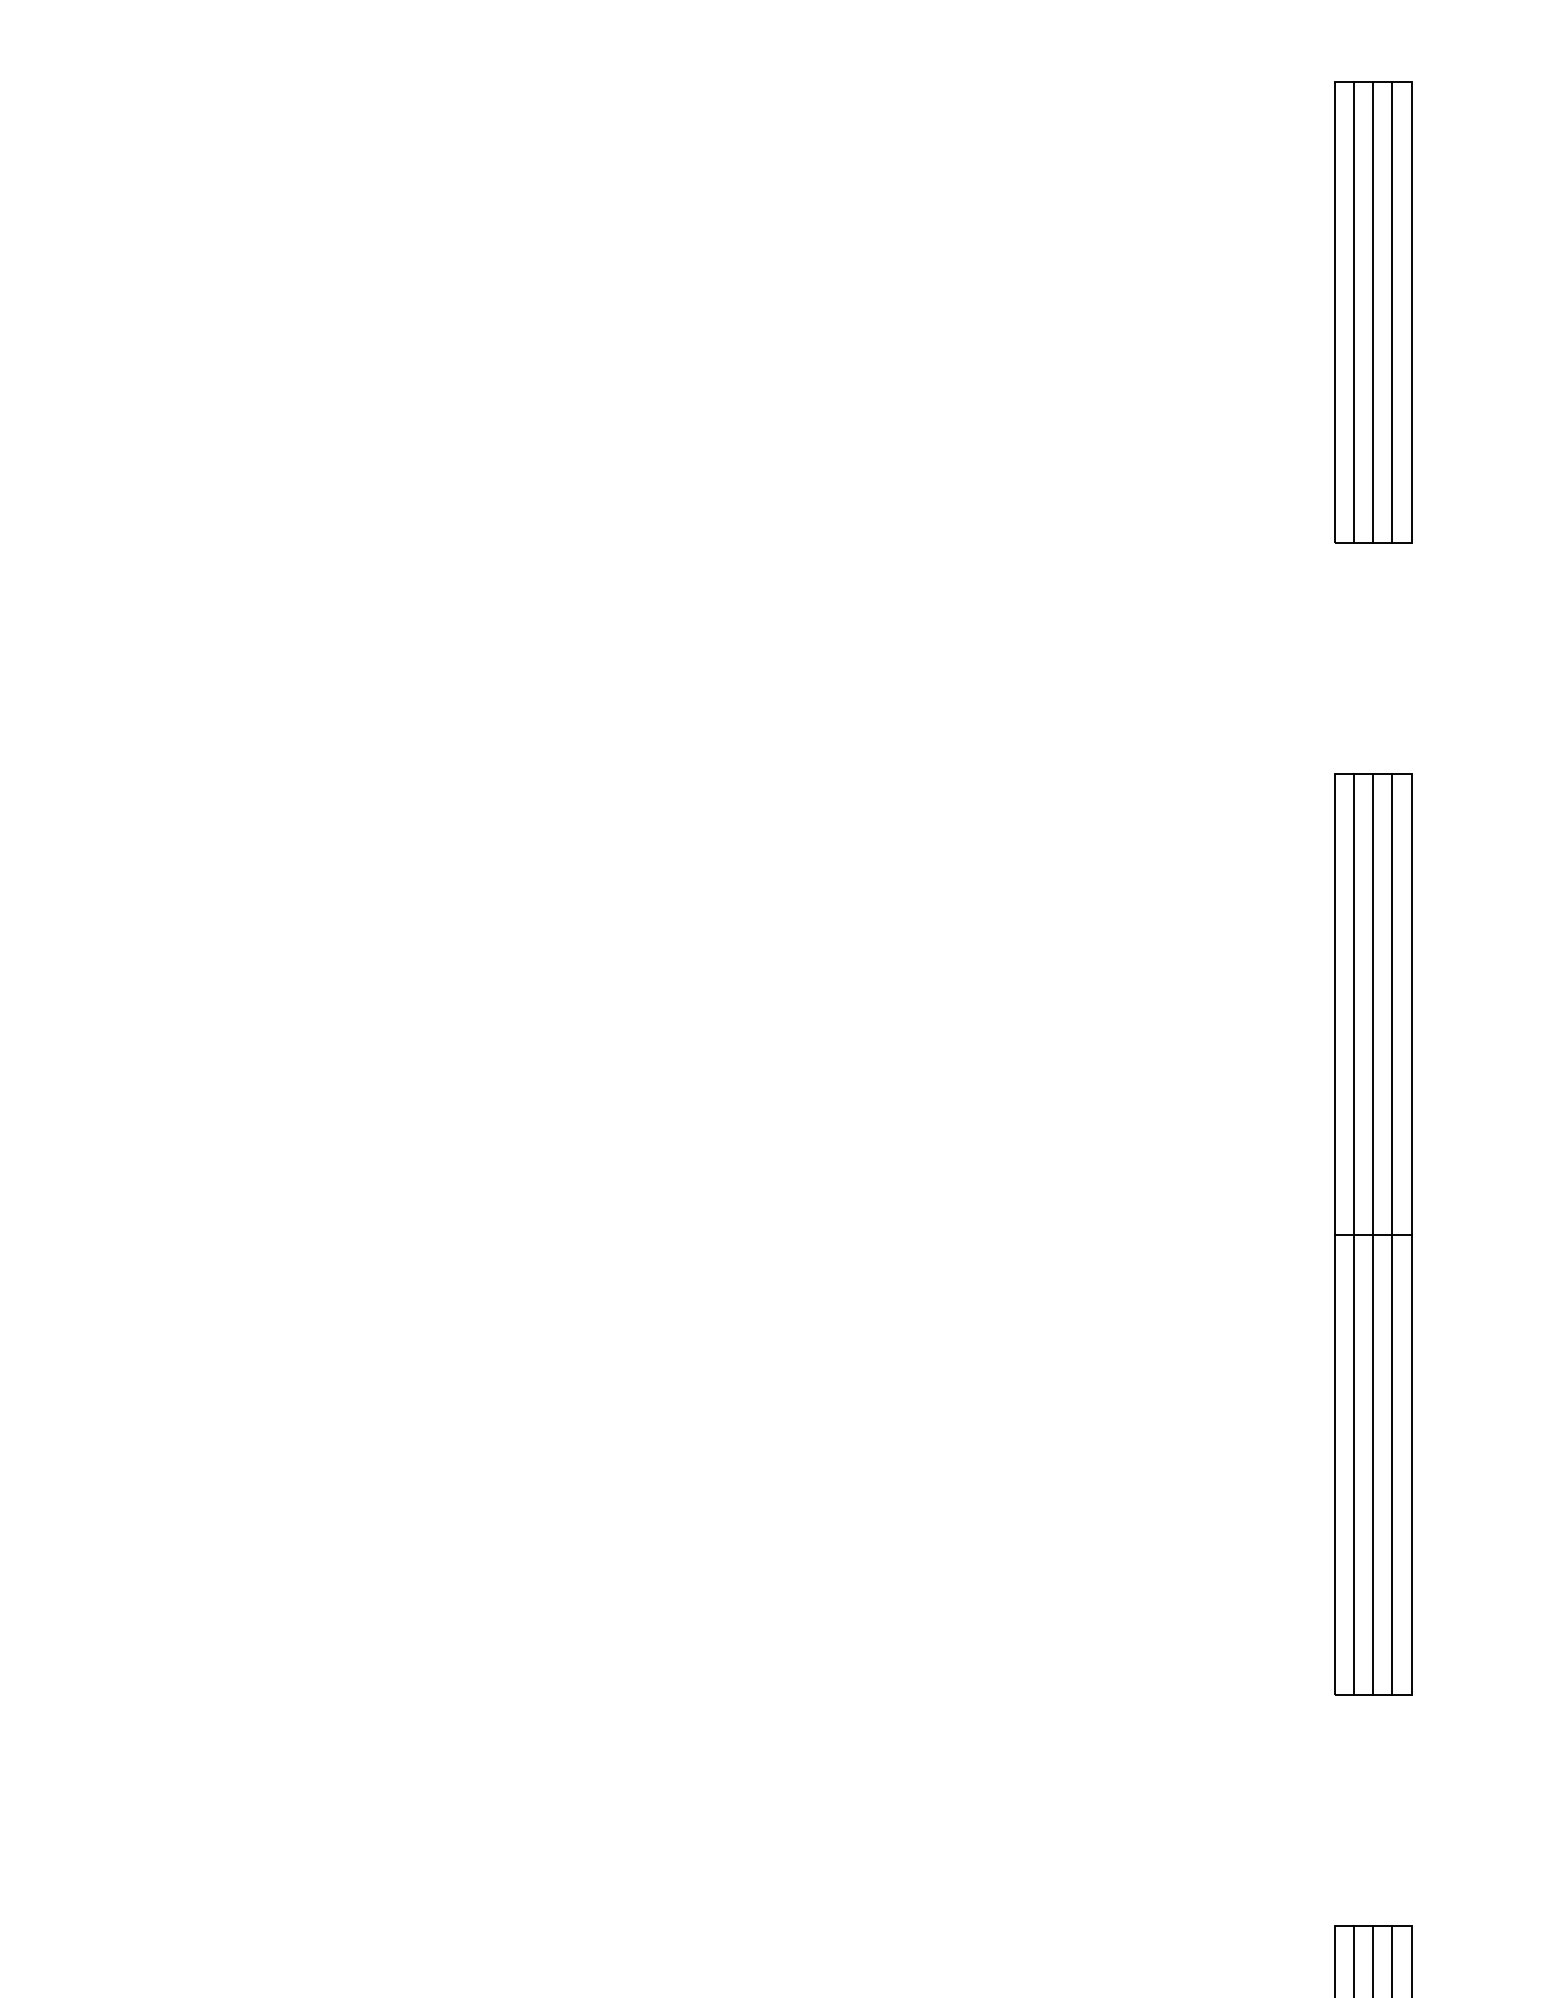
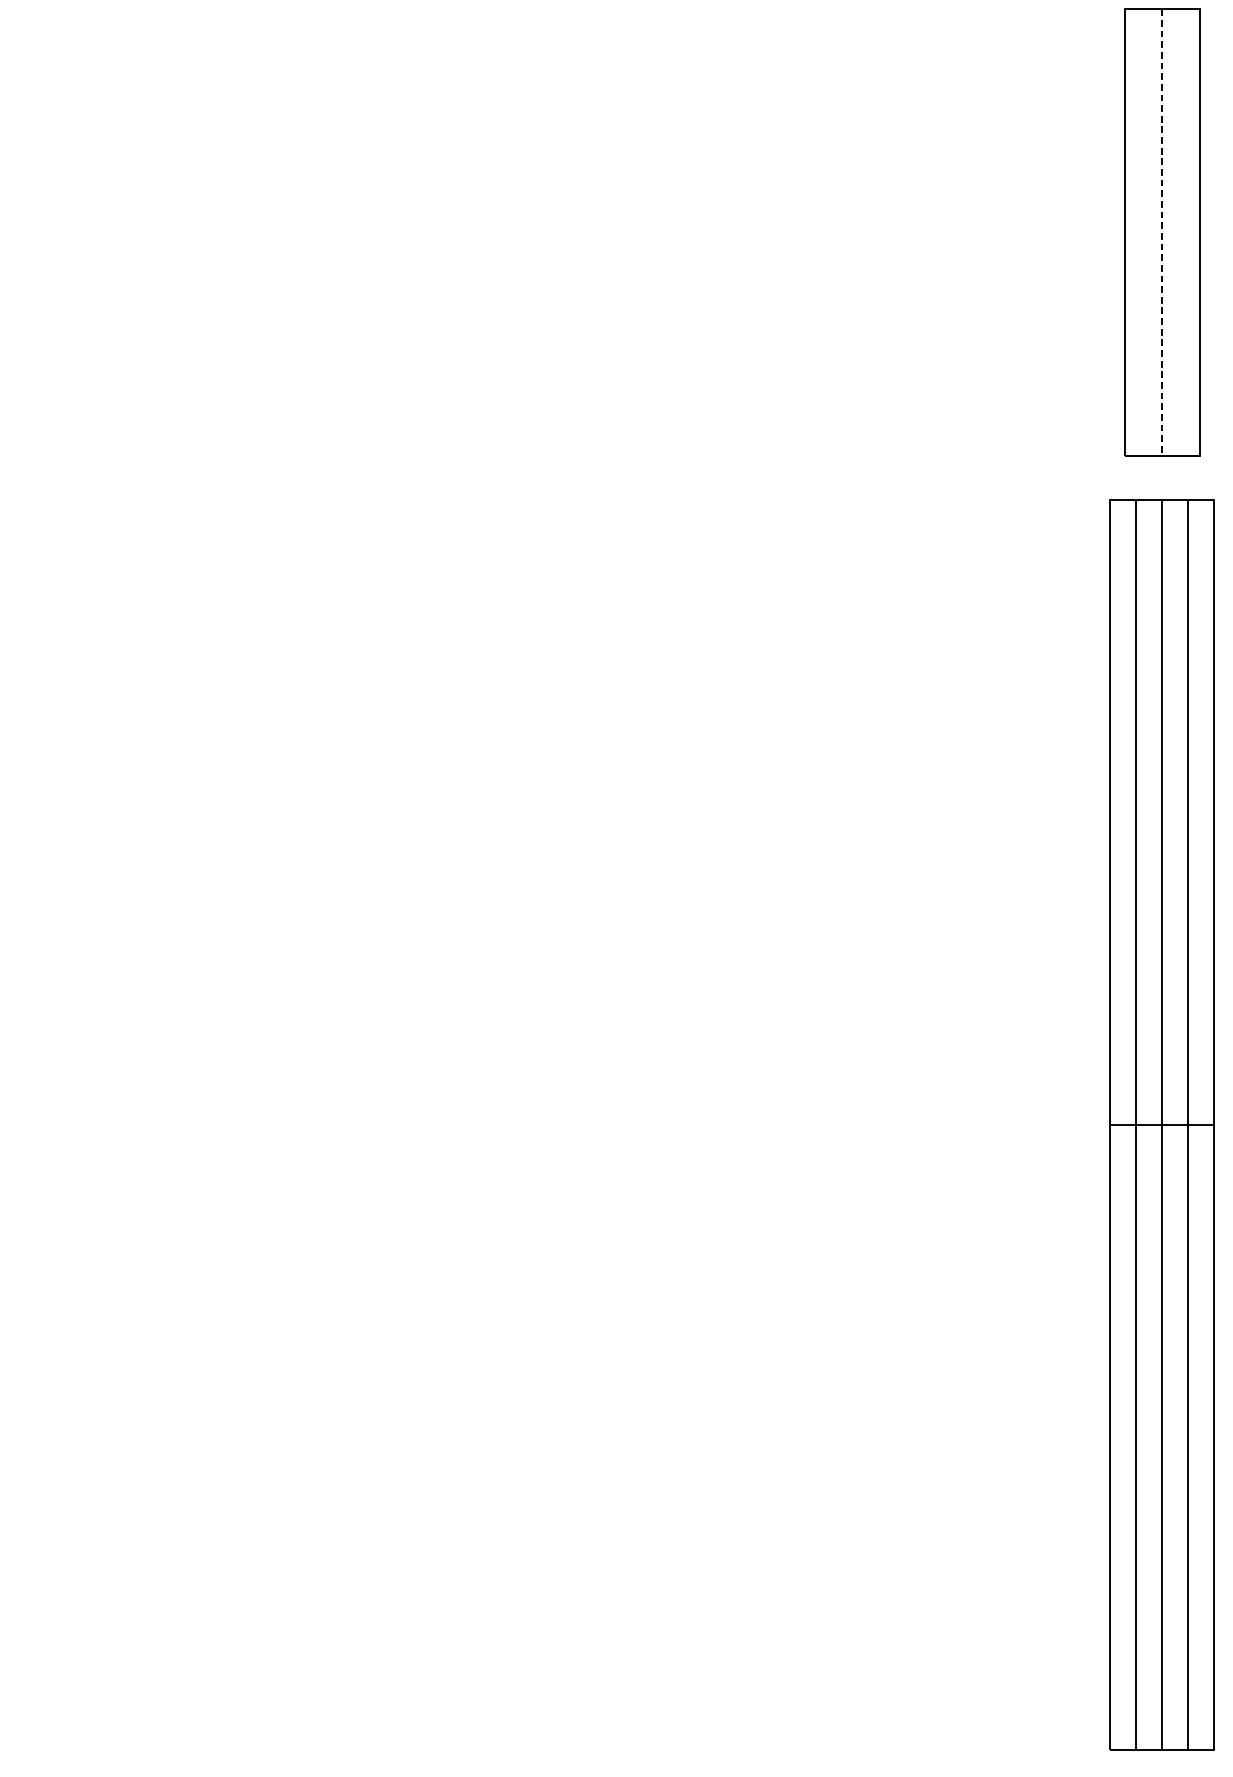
line: (1353, 312) -> (1143, 232), removed
line: (1392, 312) -> (1181, 232), removed
line: (1373, 313) -> (1162, 233), solid -> dashed
part: (1373, 1234) -> (1162, 1124), size x1.4

